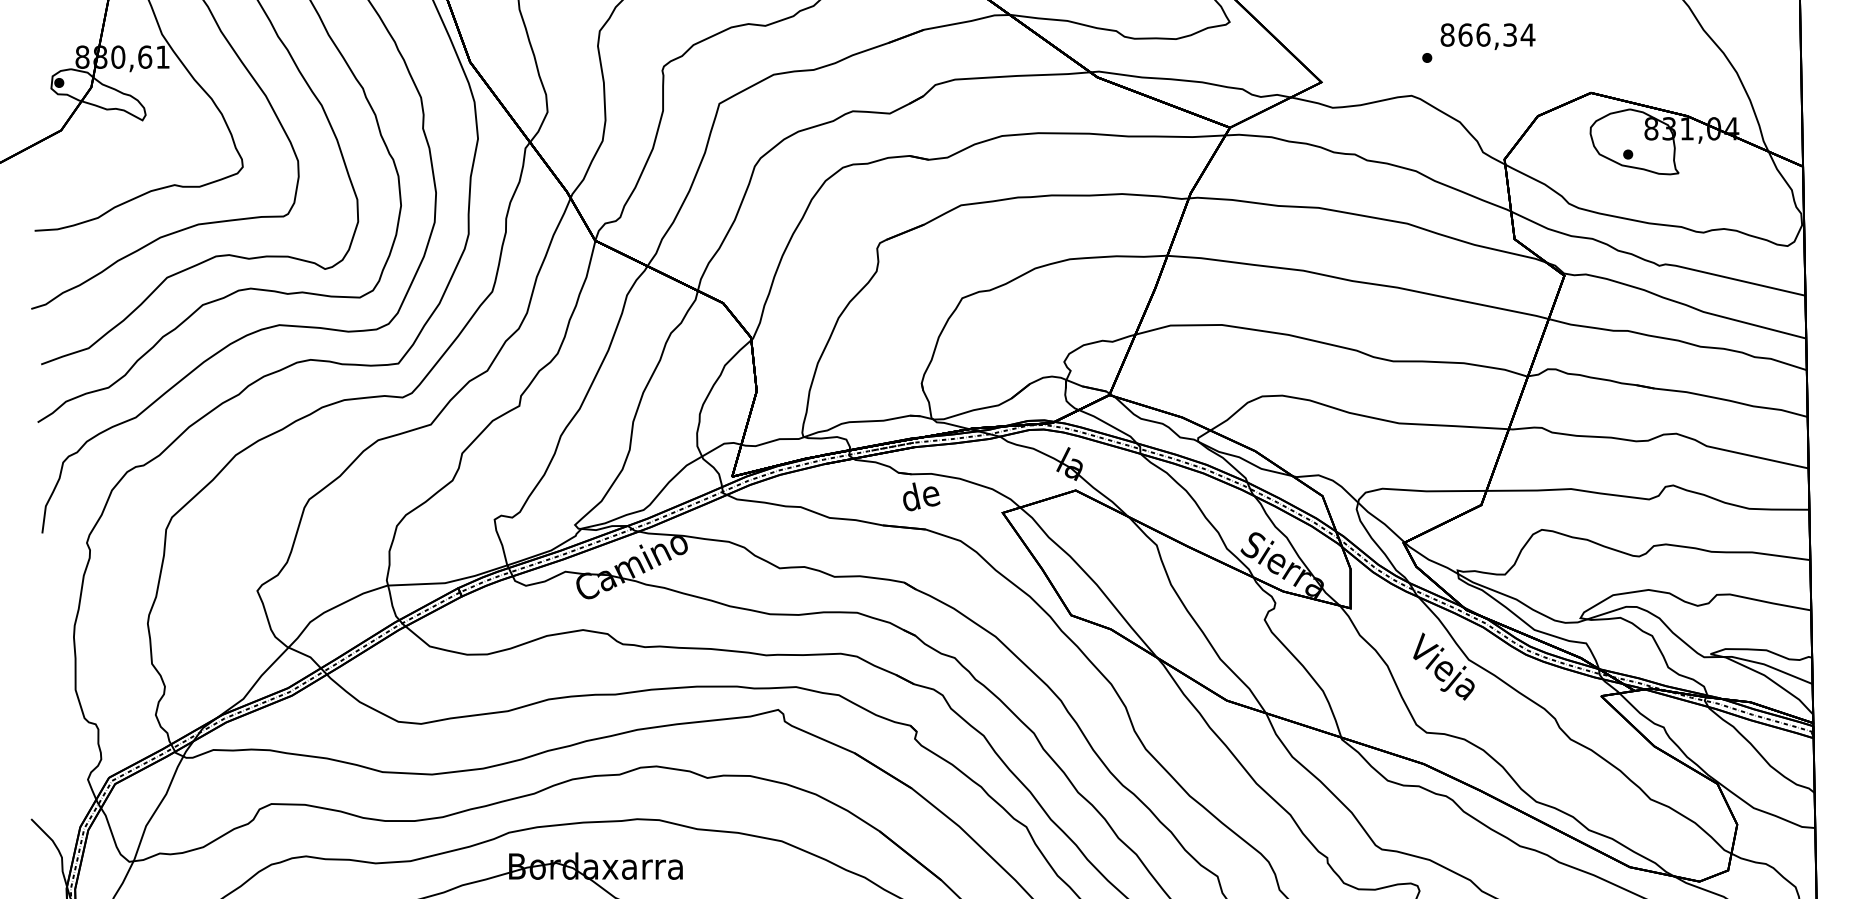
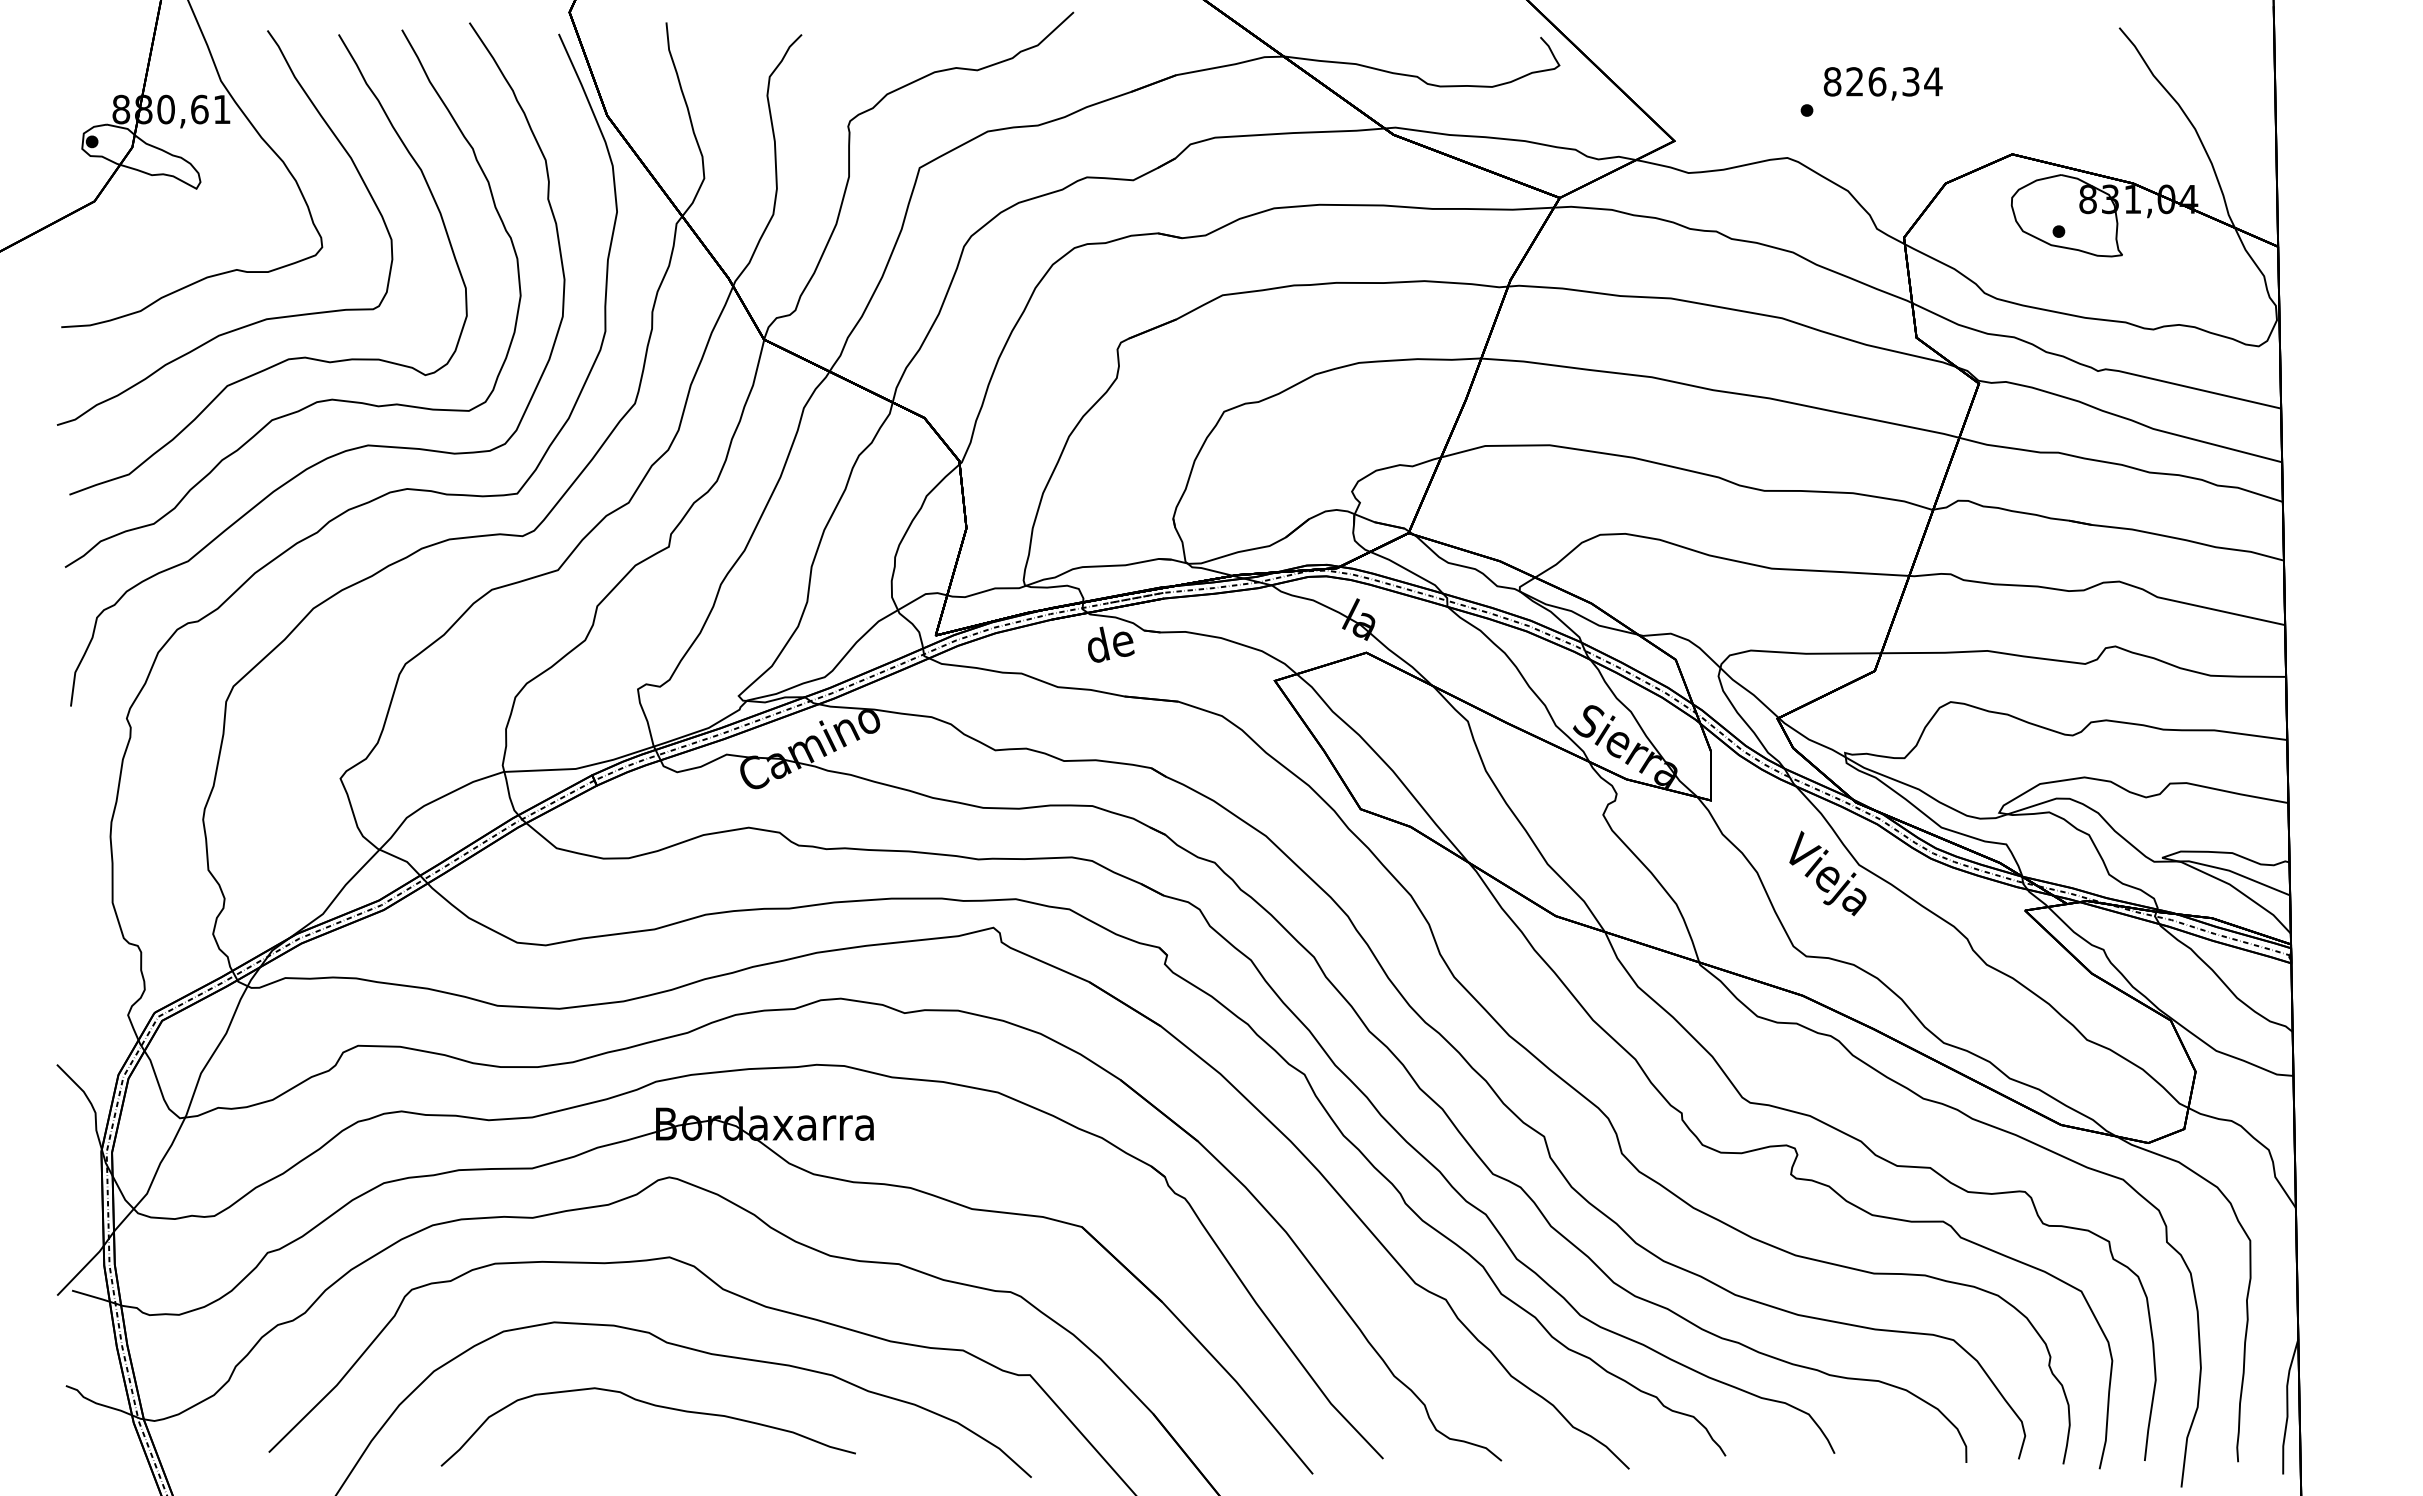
text: (1465, 34) -> (1854, 81), 866,34 -> 826,34
text: (921, 496) -> (1111, 644), moved

